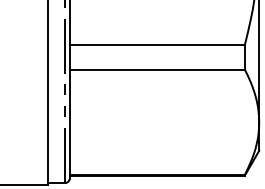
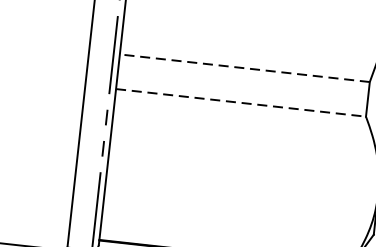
line: (157, 45) -> (245, 68), solid -> dashed
line: (157, 69) -> (241, 102), solid -> dashed

